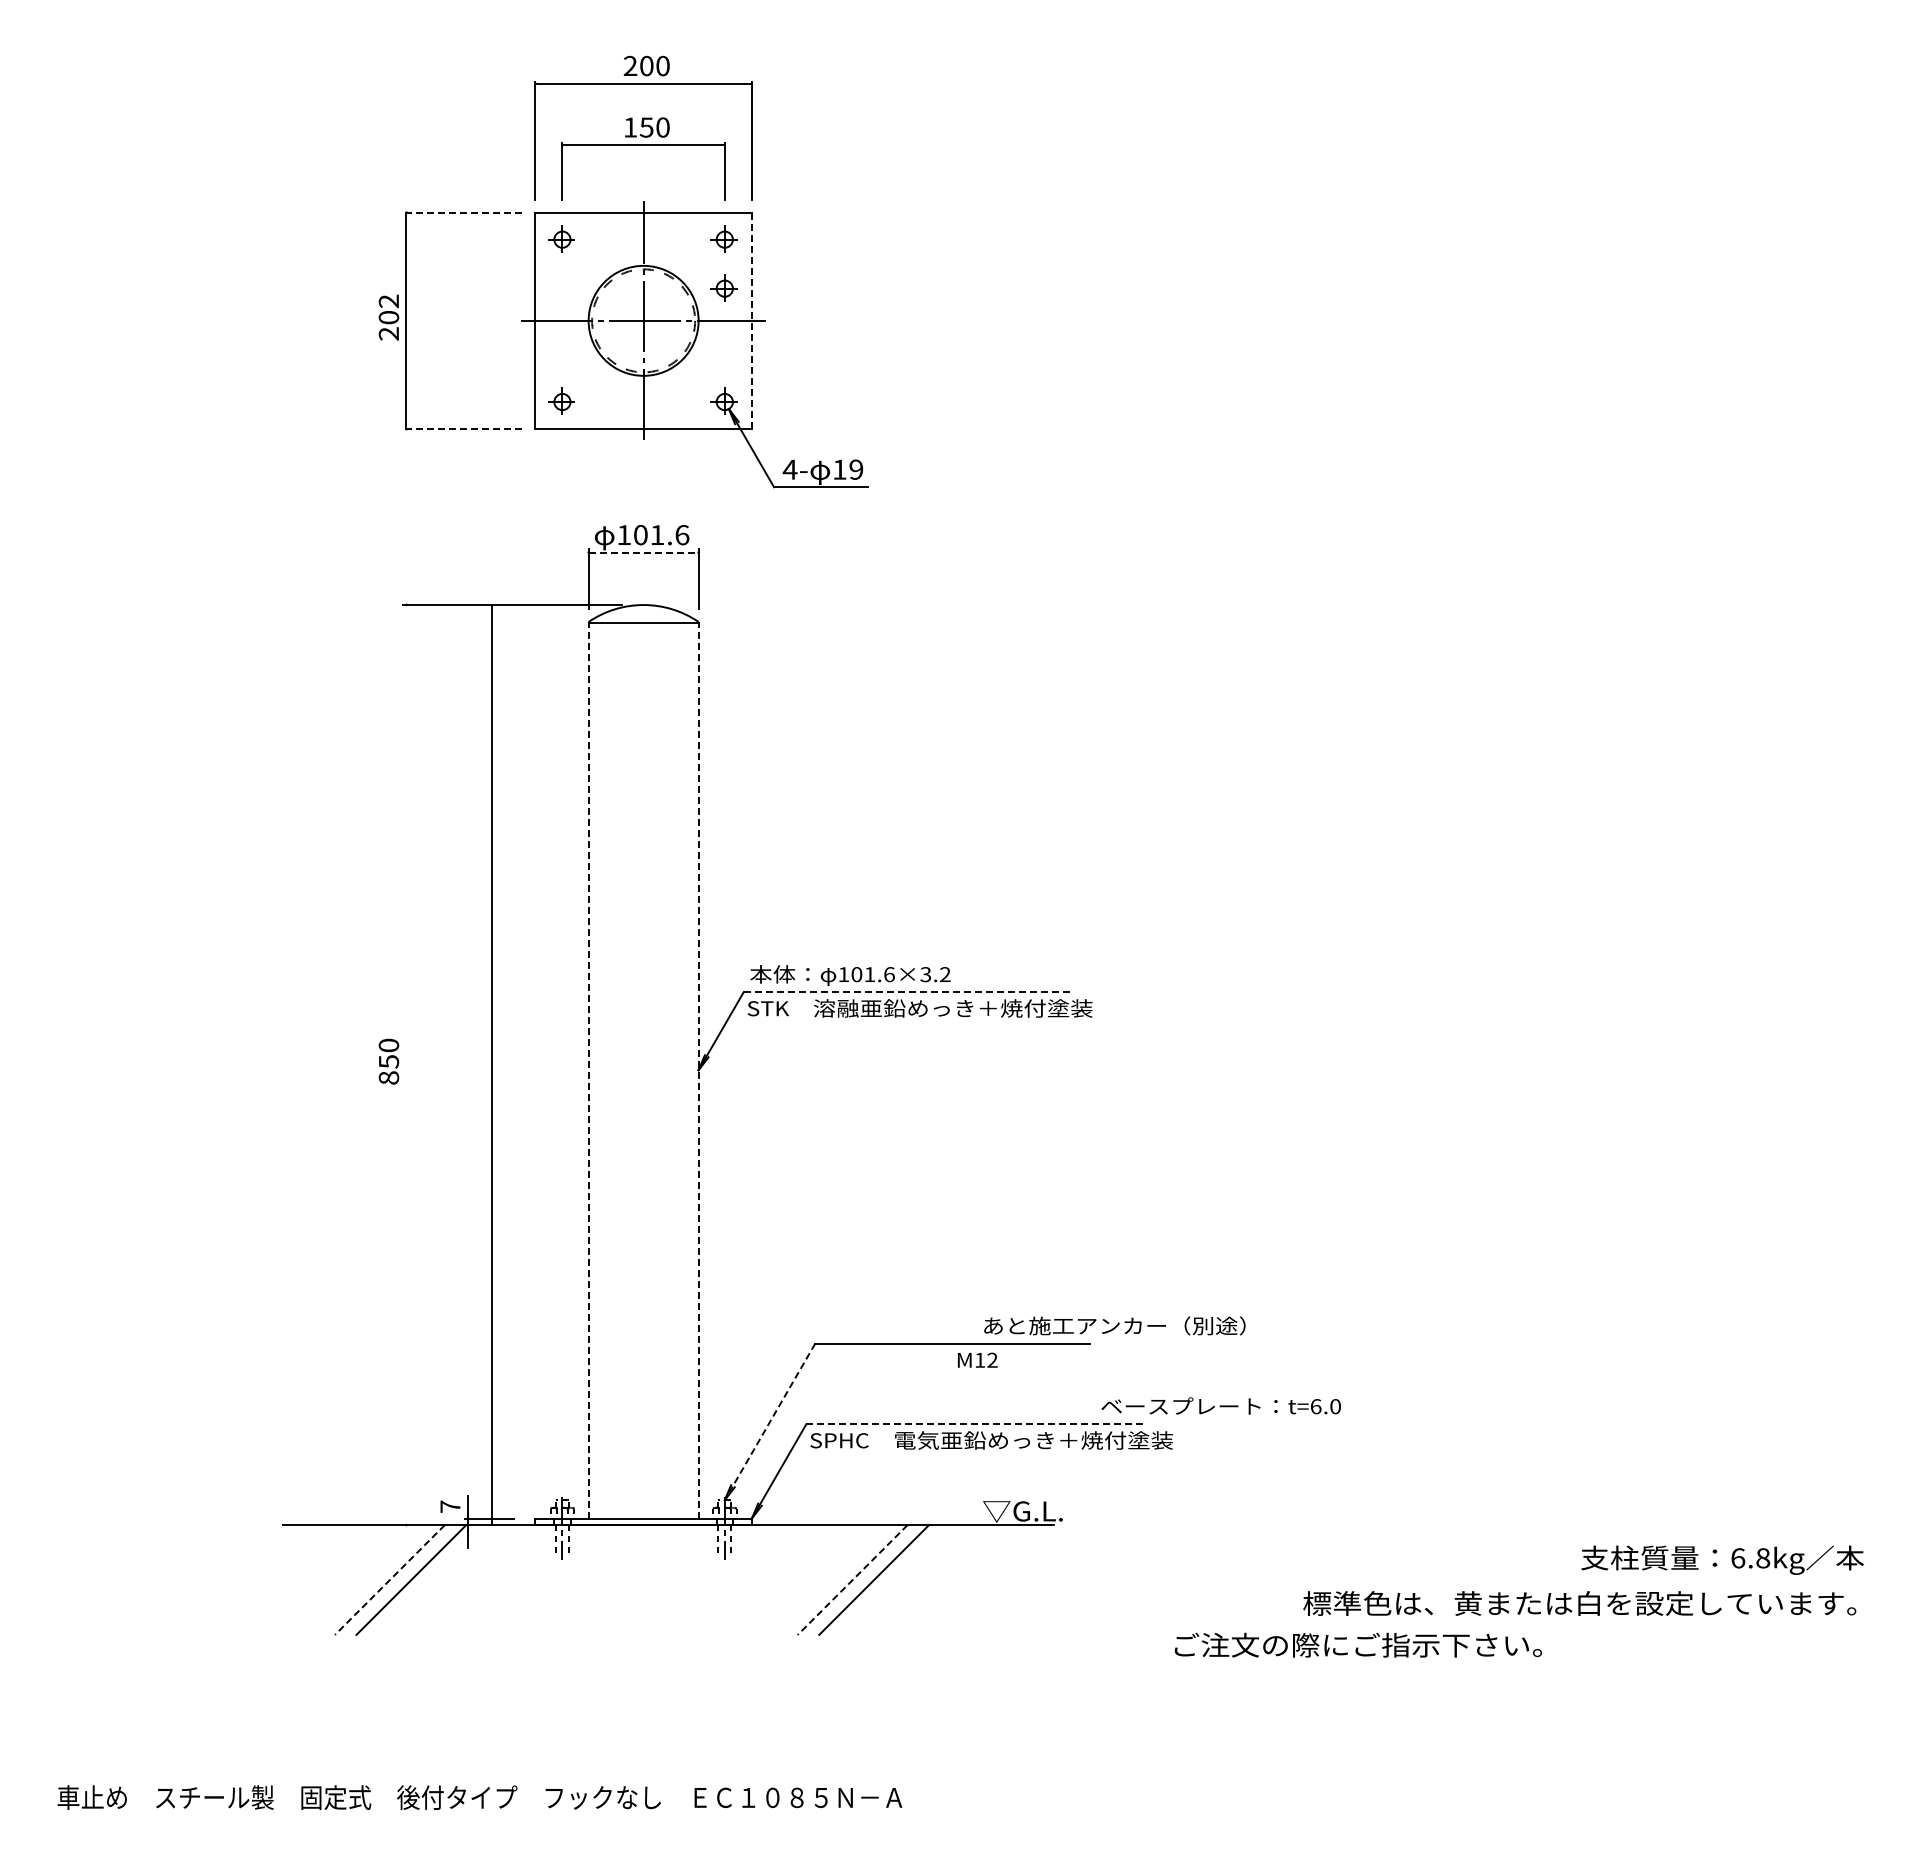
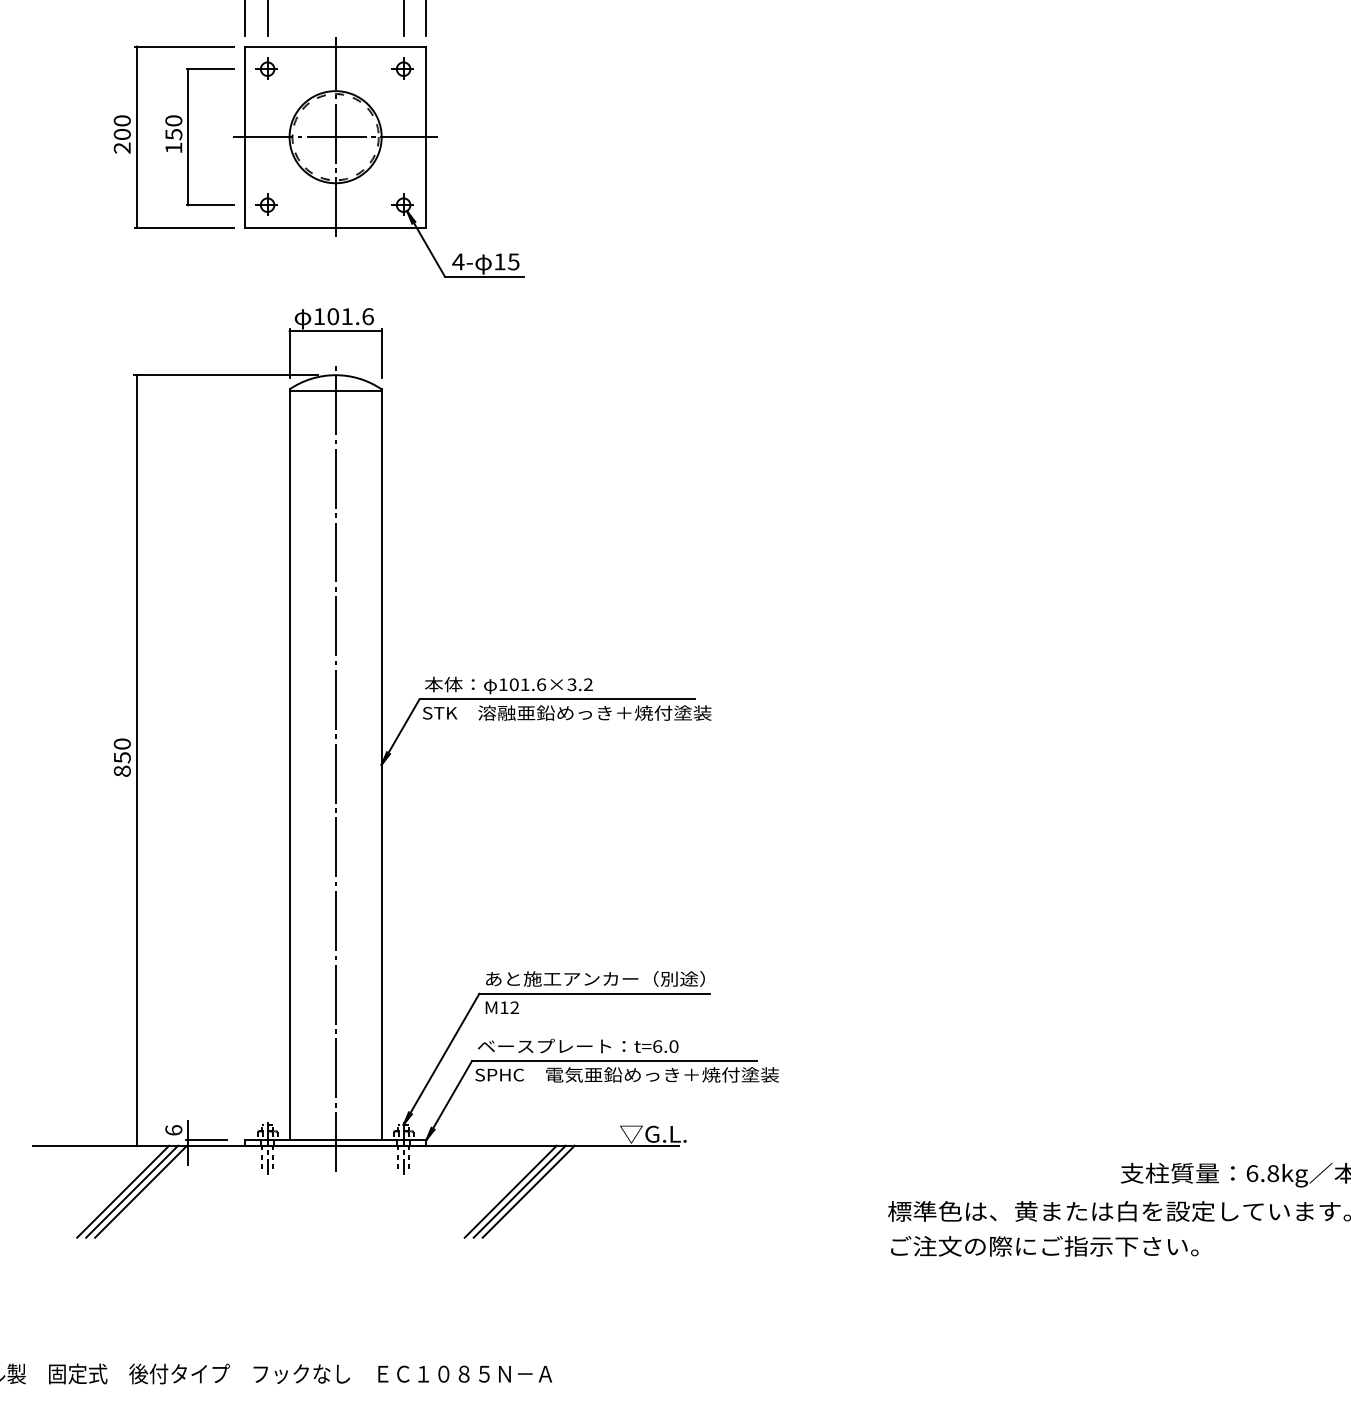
line: (463, 212) -> (184, 46), dashed -> solid
part: (723, 287) -> (402, 109), removed
text: (388, 301) -> (121, 120), 202 -> 200
part: (468, 320) -> (188, 136), added
line: (751, 321) -> (425, 137), dashed -> solid
line: (463, 429) -> (184, 228), dashed -> solid
text: (856, 469) -> (513, 261), 19 -> 15
line: (643, 552) -> (335, 331), dashed -> solid
line: (908, 992) -> (557, 699), dashed -> solid
line: (492, 1064) -> (137, 760), moved
line: (588, 1069) -> (289, 764), dashed -> solid
line: (698, 1069) -> (381, 764), dashed -> solid
line: (643, 1071) -> (335, 765), added
text: (1114, 1325) -> (595, 978), moved
text: (977, 1359) -> (502, 1007), moved
text: (1220, 1405) -> (577, 1045), moved
line: (769, 1422) -> (441, 1059), dashed -> solid
line: (977, 1424) -> (615, 1061), dashed -> solid
text: (450, 1506) -> (173, 1130), 7 -> 6
line: (400, 1579) -> (132, 1191), added
line: (863, 1579) -> (519, 1191), added
line: (389, 1580) -> (122, 1192), dashed -> solid
line: (852, 1580) -> (510, 1192), dashed -> solid
text: (1357, 1644) -> (1044, 1245), moved

